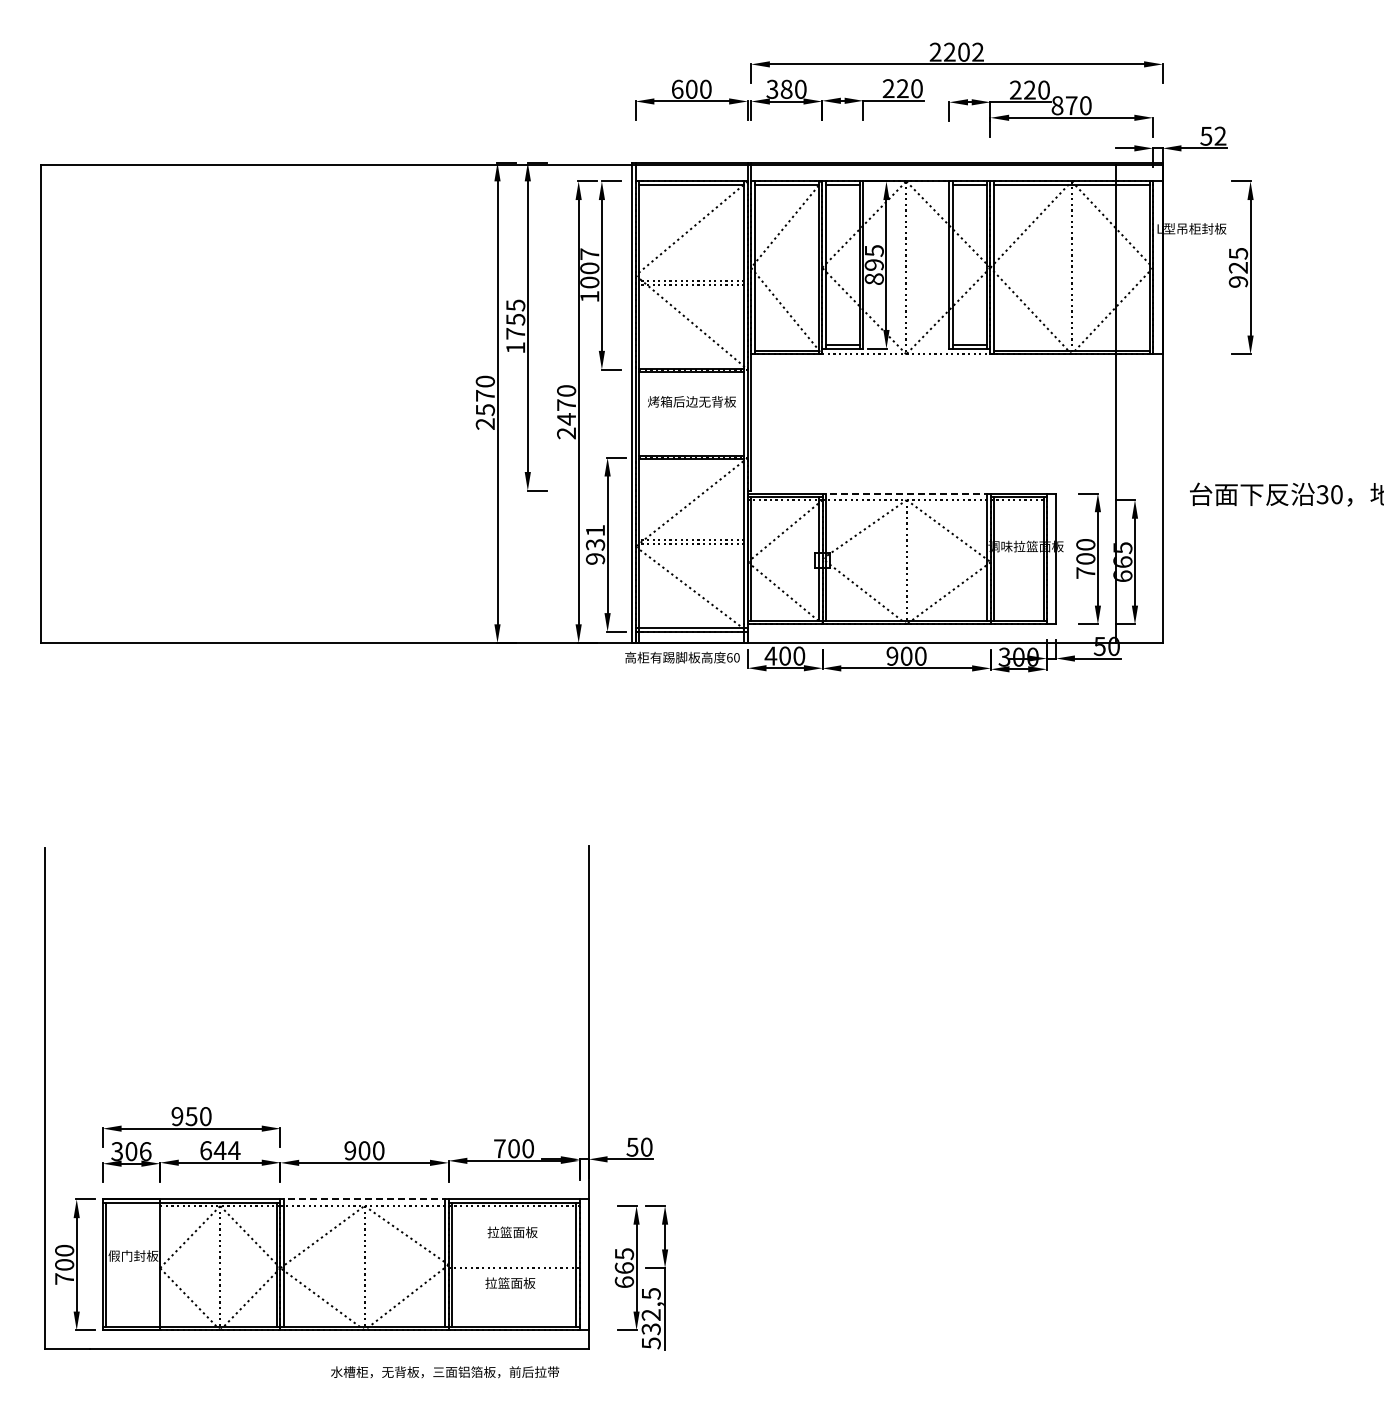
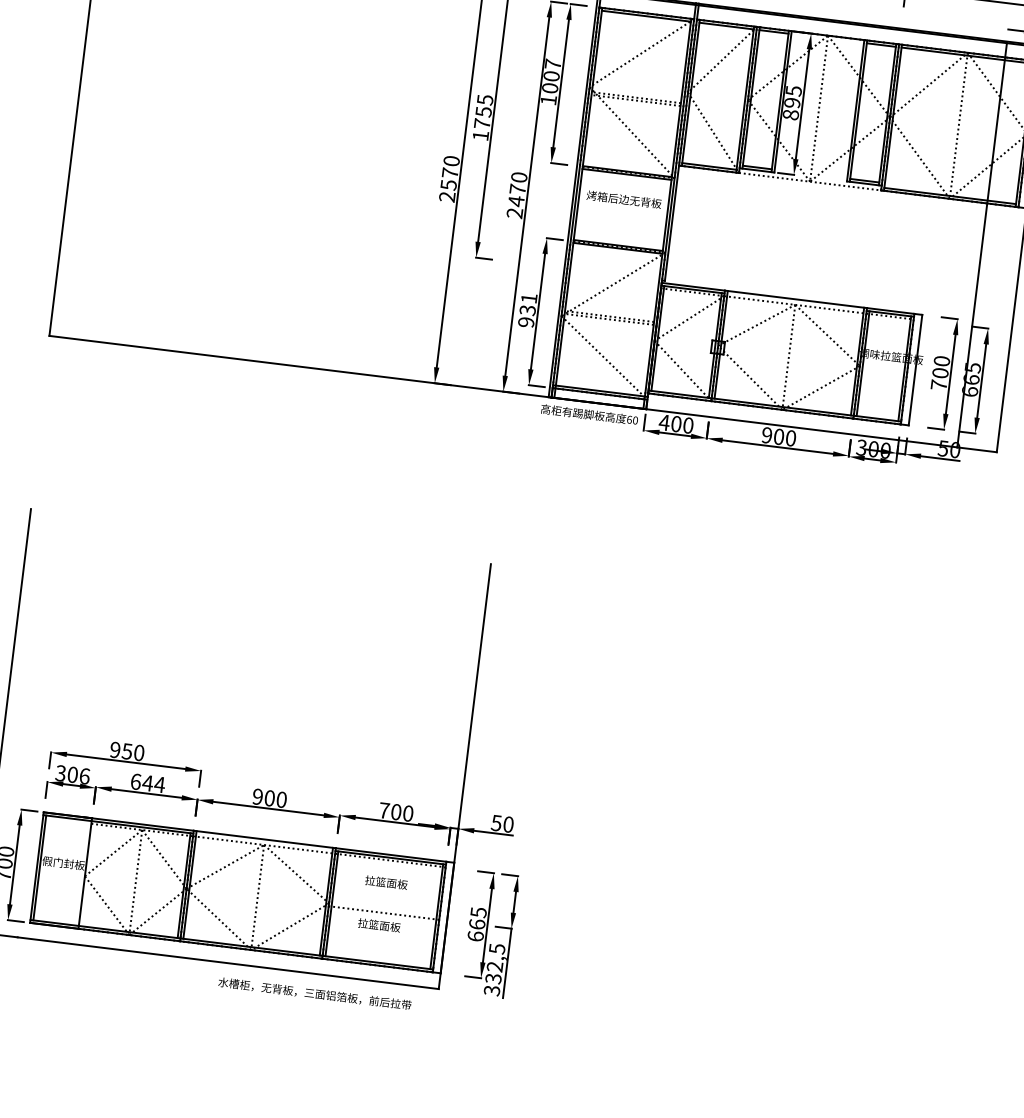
line: (906, 493) -> (795, 299), dashed -> solid
line: (364, 1199) -> (264, 839), dashed -> solid
text: (650, 1342) -> (491, 989), 532,5 -> 332,5

